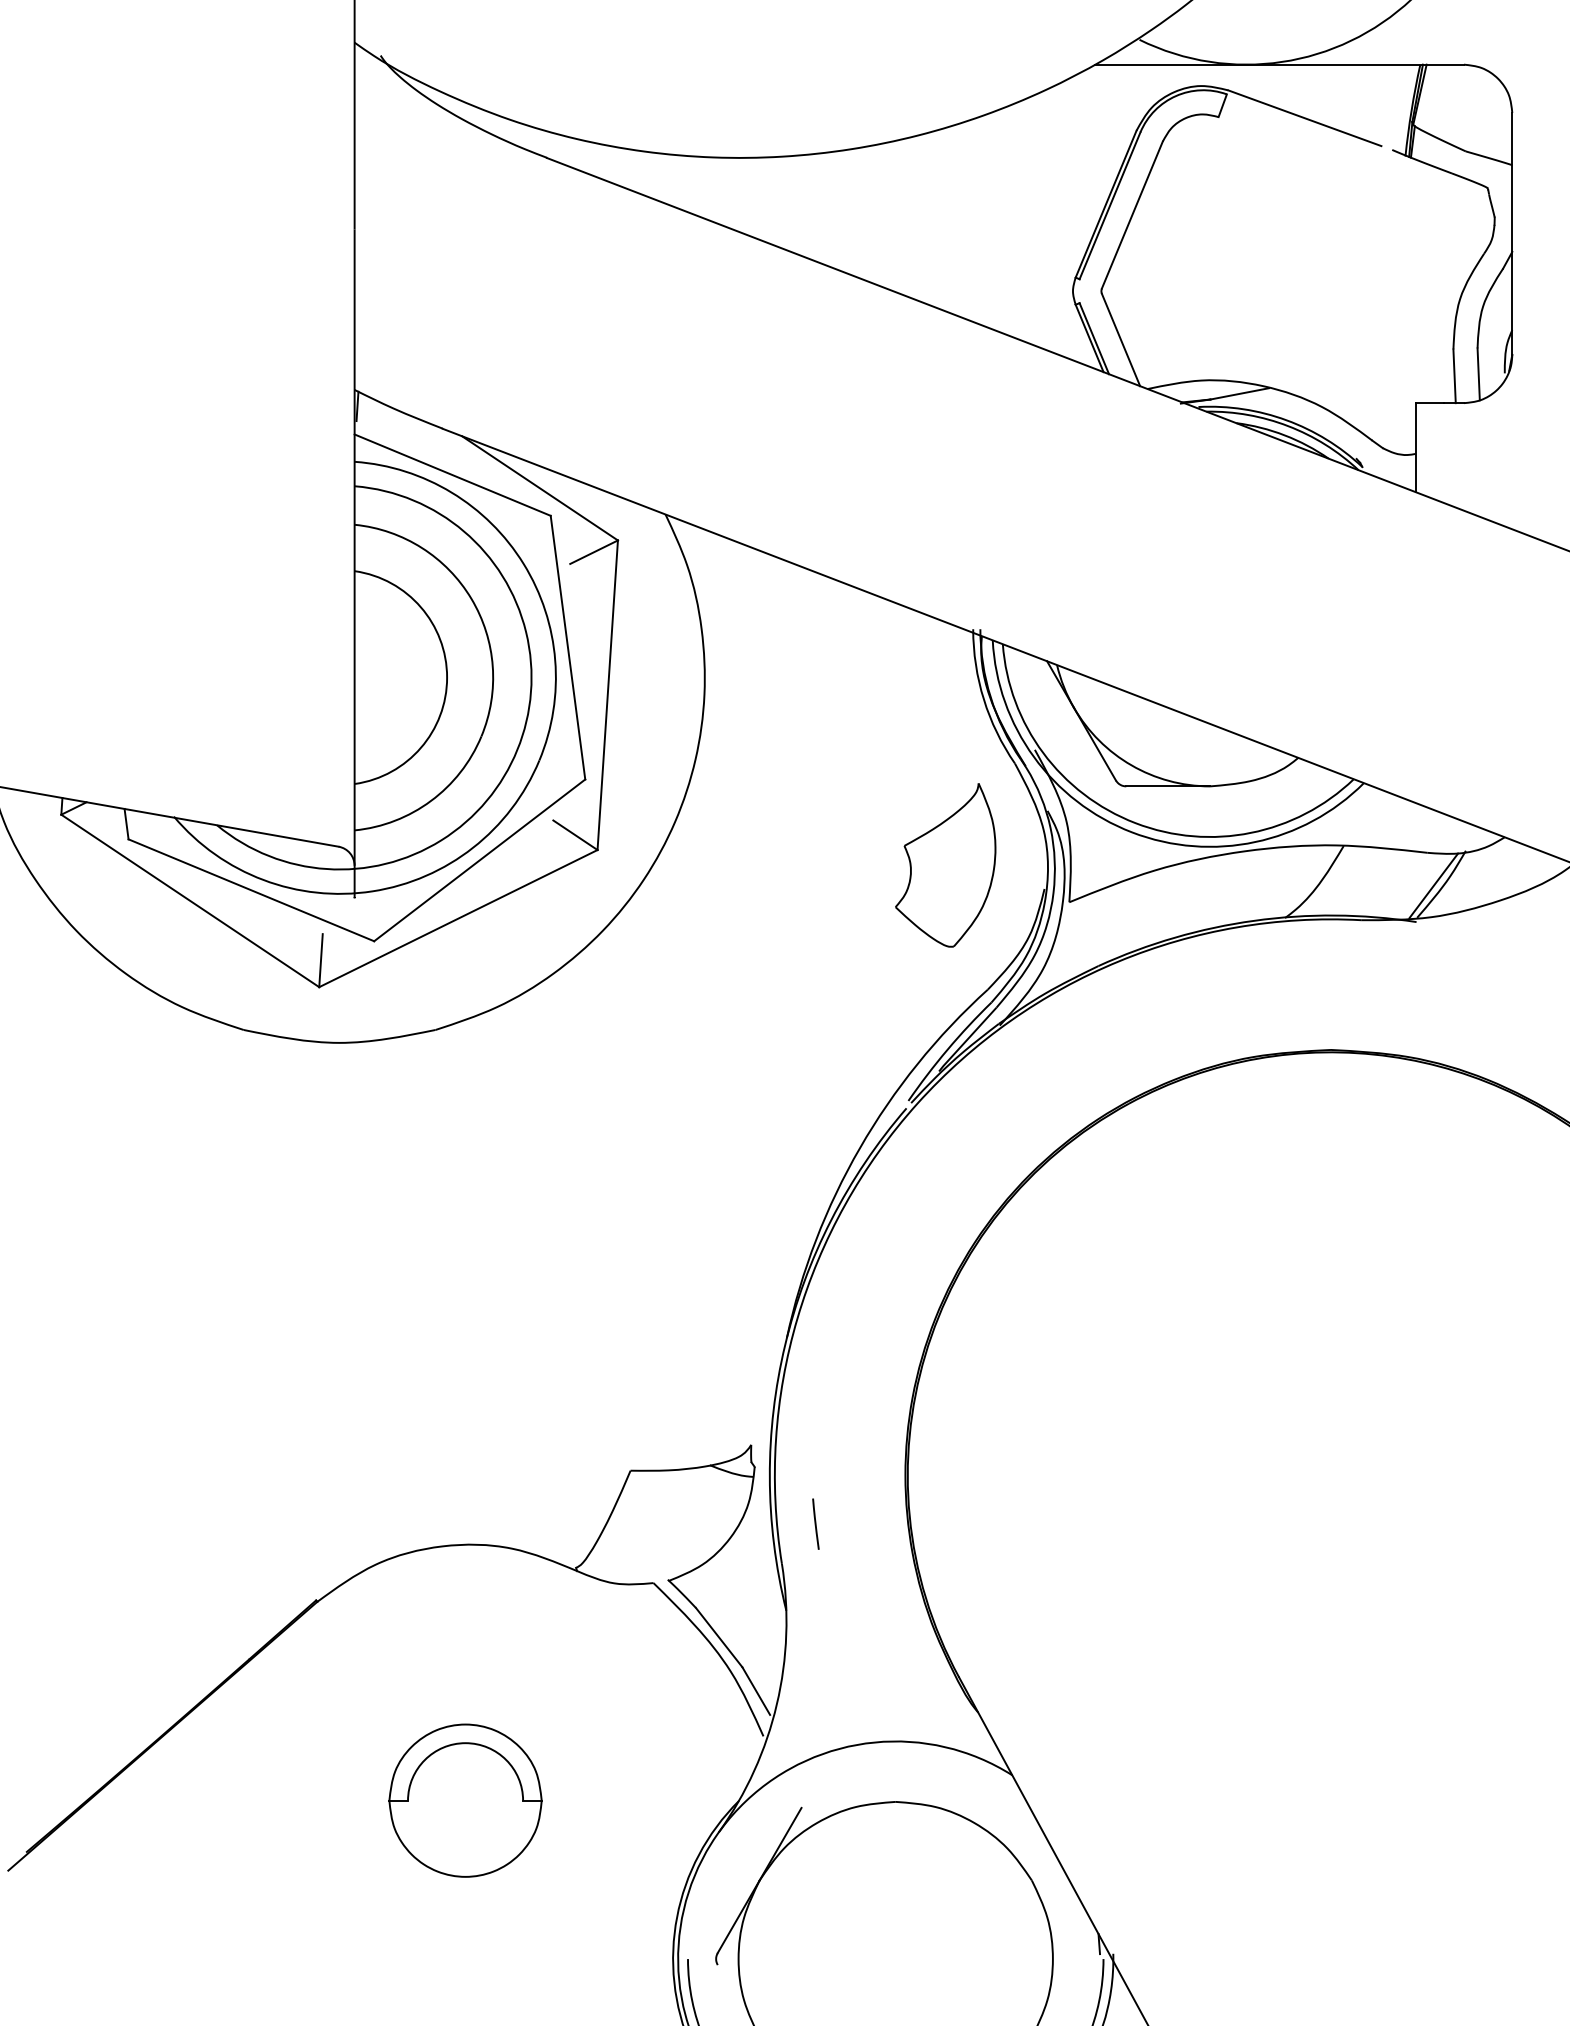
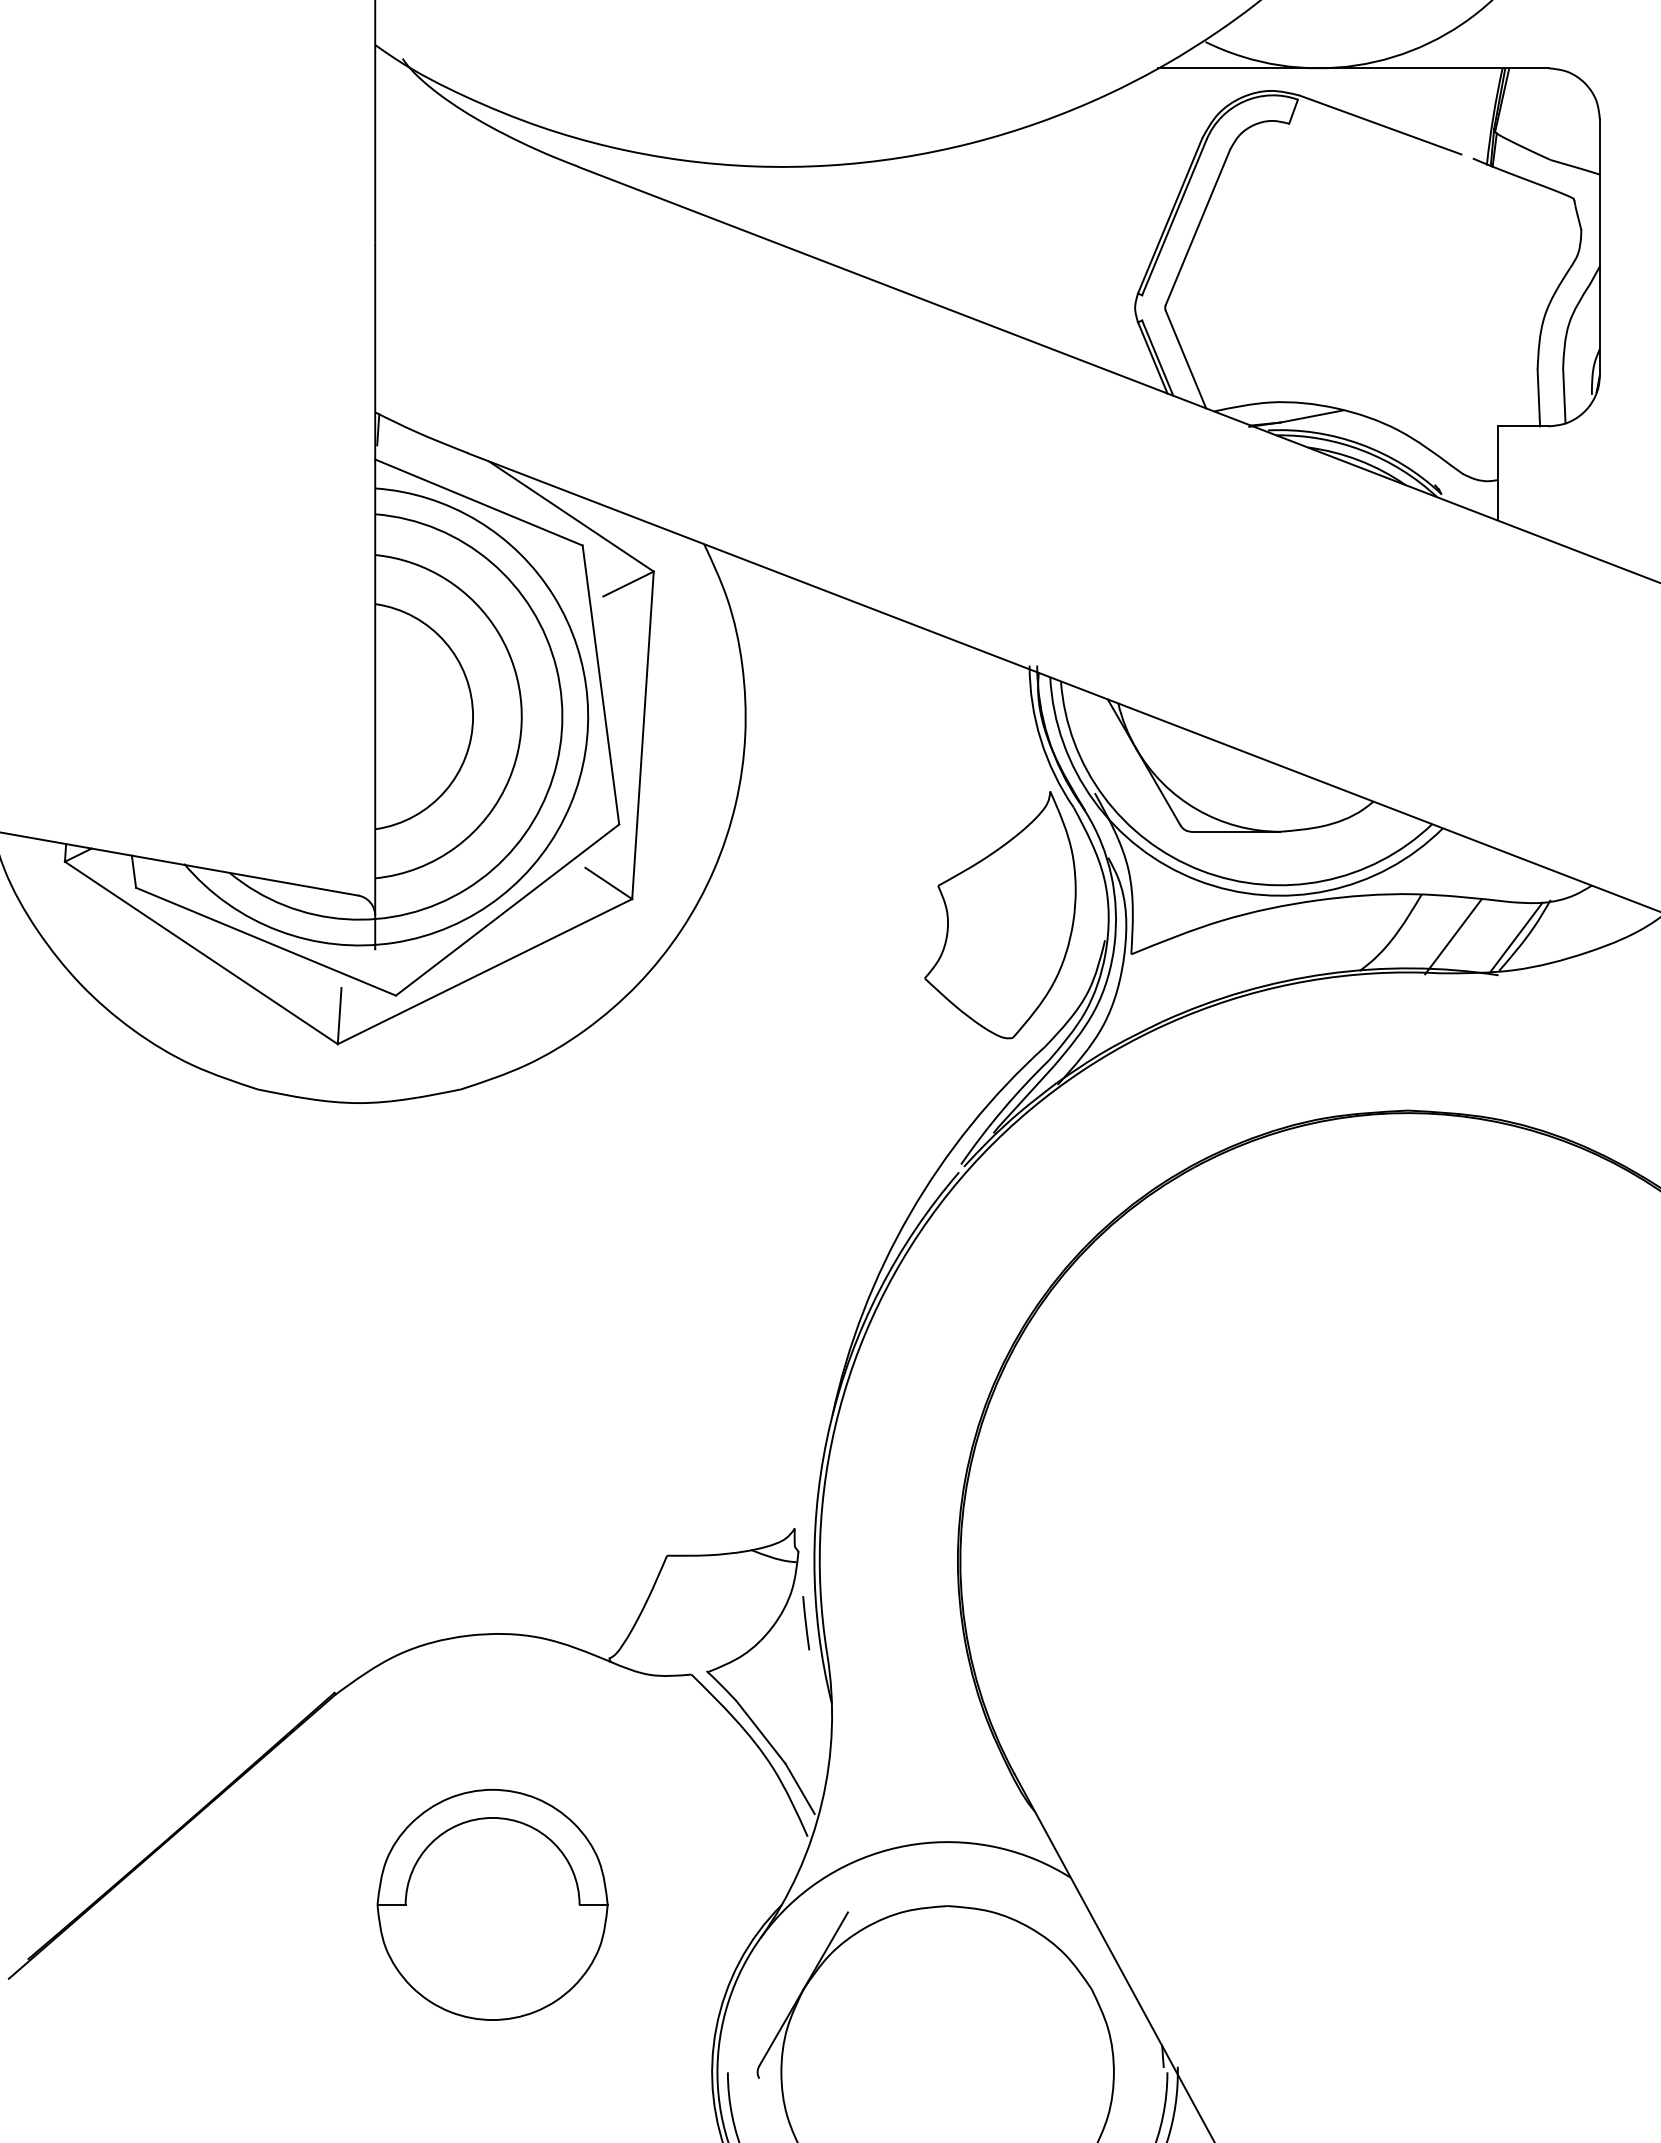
part: (945, 865) -> (1000, 915), size x1.43
line: (1373, 885) -> (1453, 936), added
line: (816, 1524) -> (806, 1623), moved
part: (465, 1800) -> (492, 1904), size x1.43

